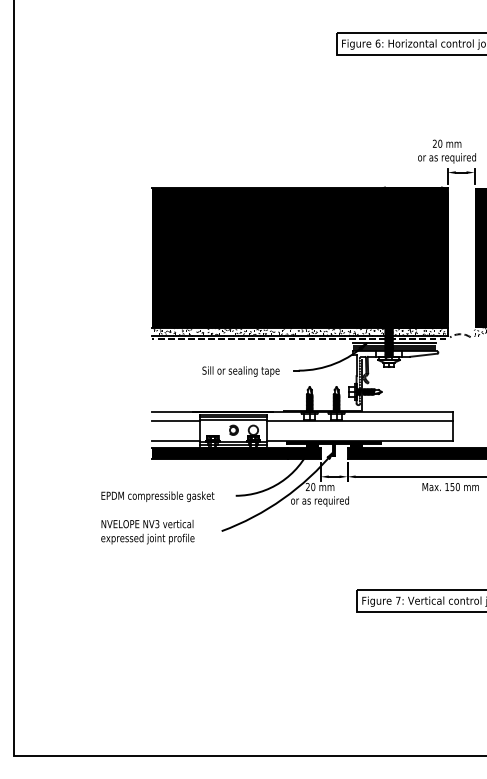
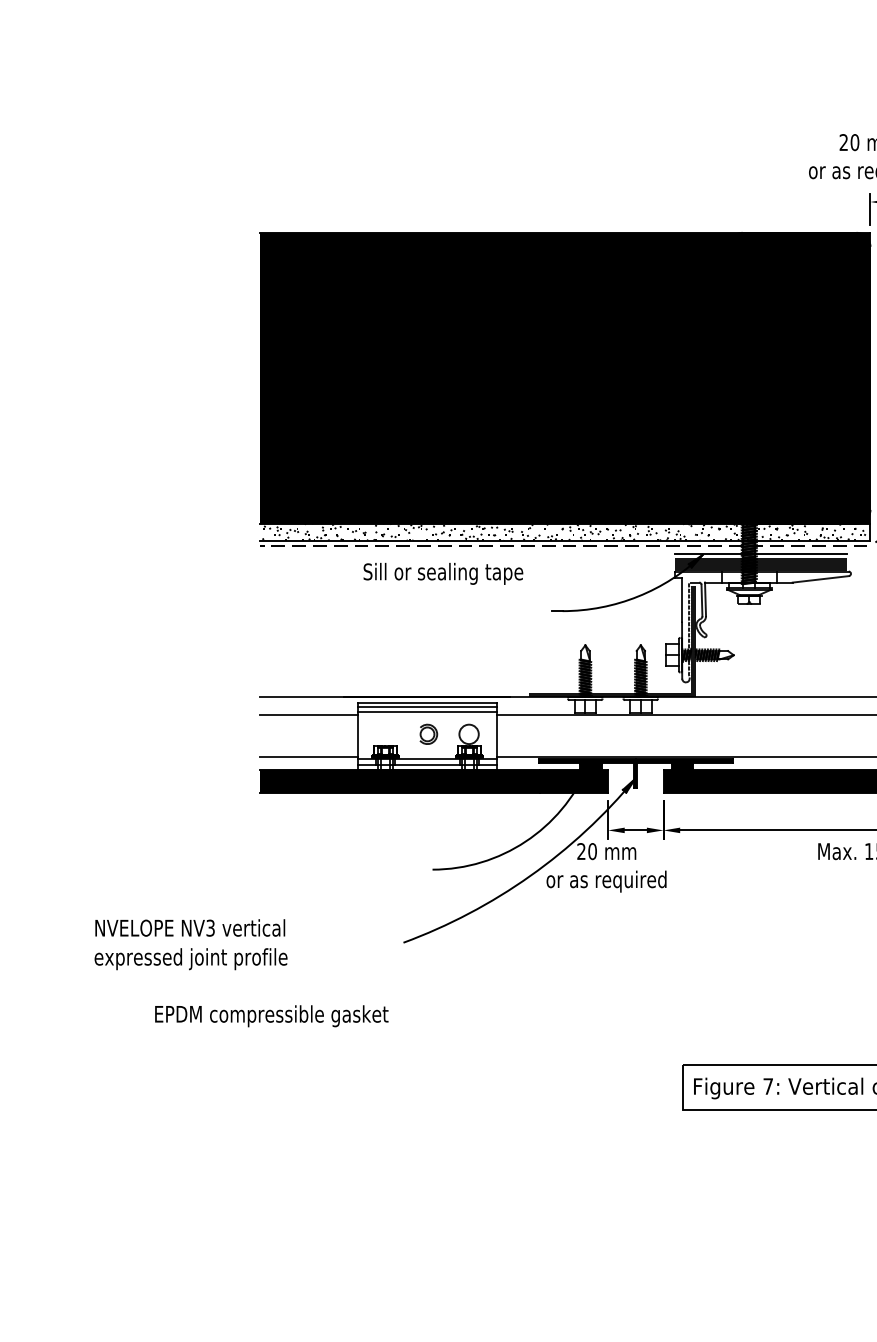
text: (240, 371) -> (442, 573), moved
text: (157, 496) -> (270, 1015), moved
text: (147, 532) -> (190, 945), moved

